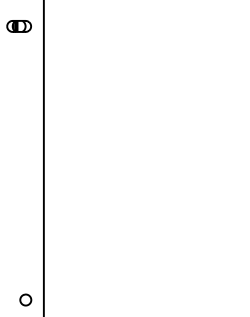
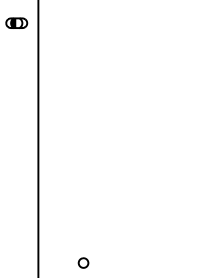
part: (25, 299) -> (83, 262), moved

